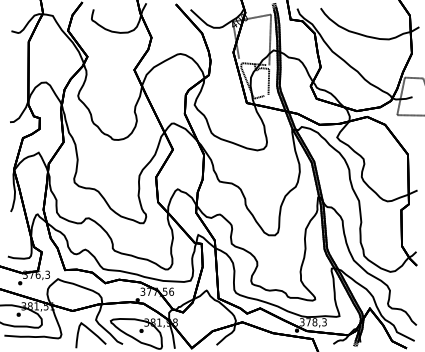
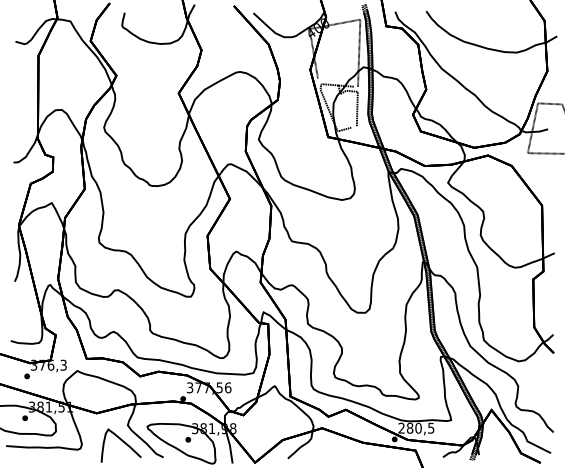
text: (313, 321) -> (416, 427), 378,3 -> 280,5

